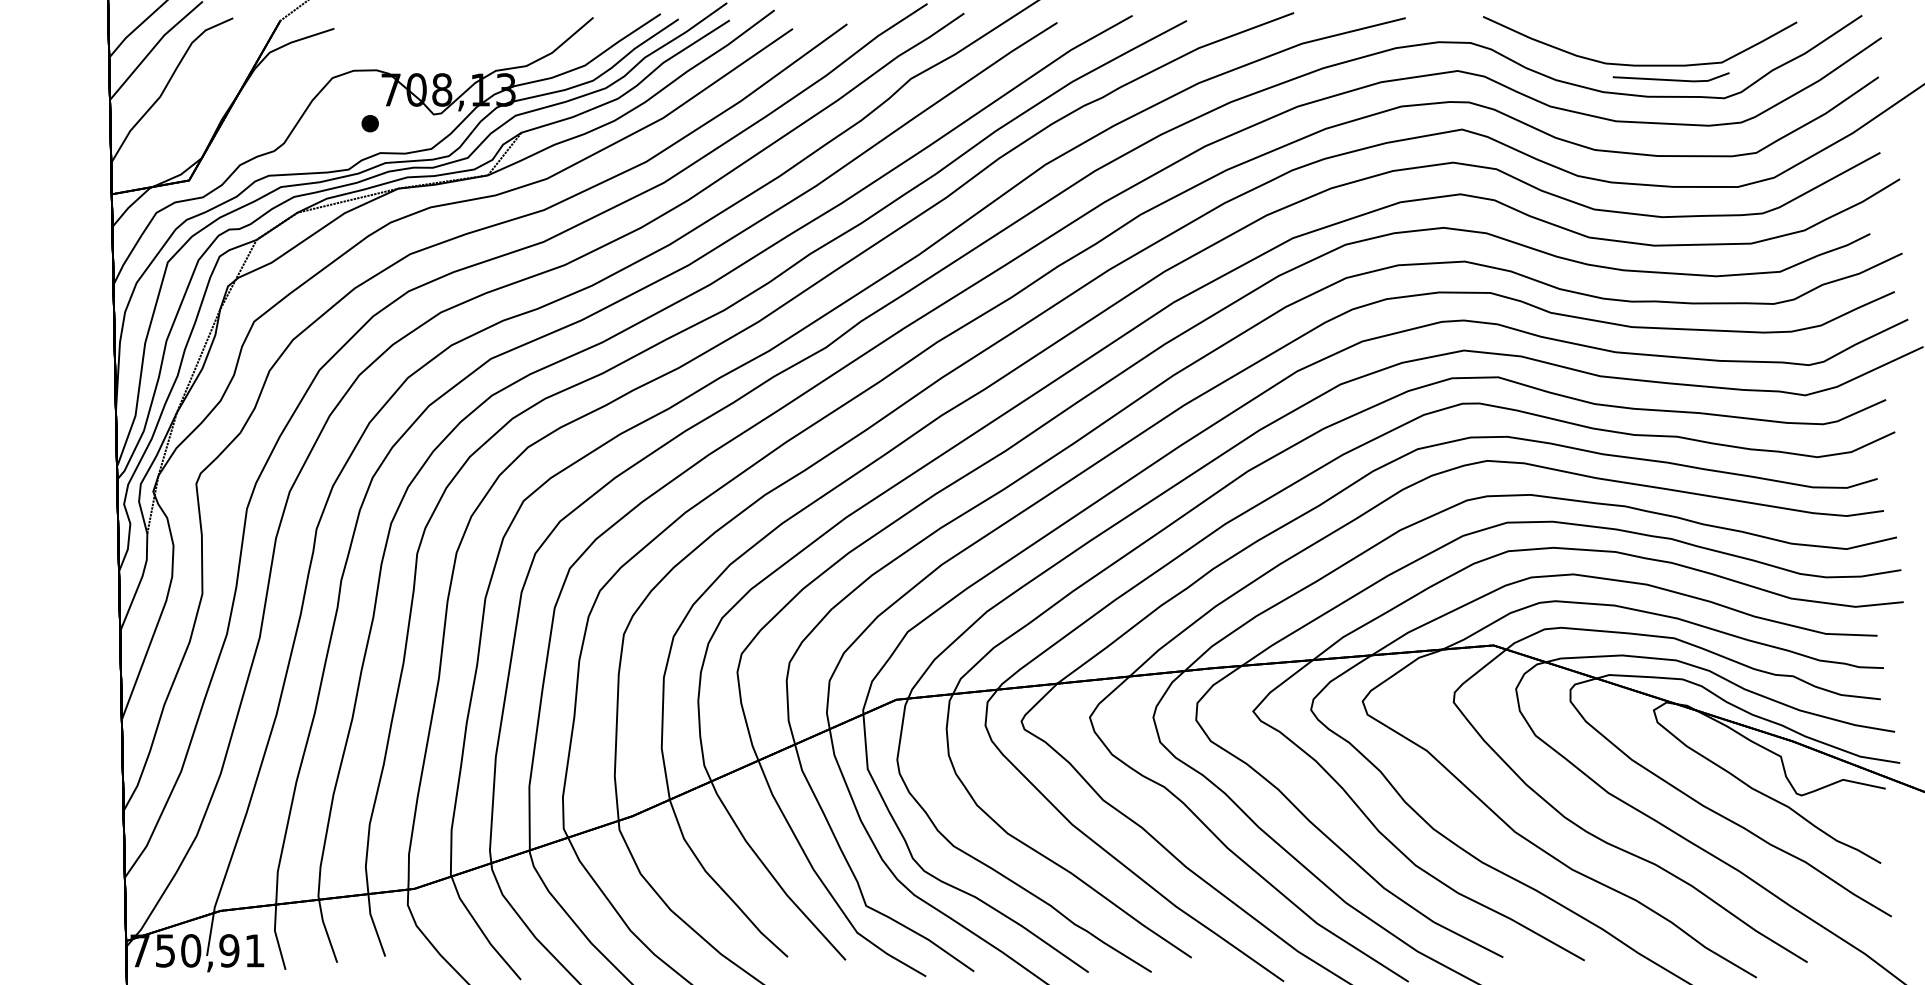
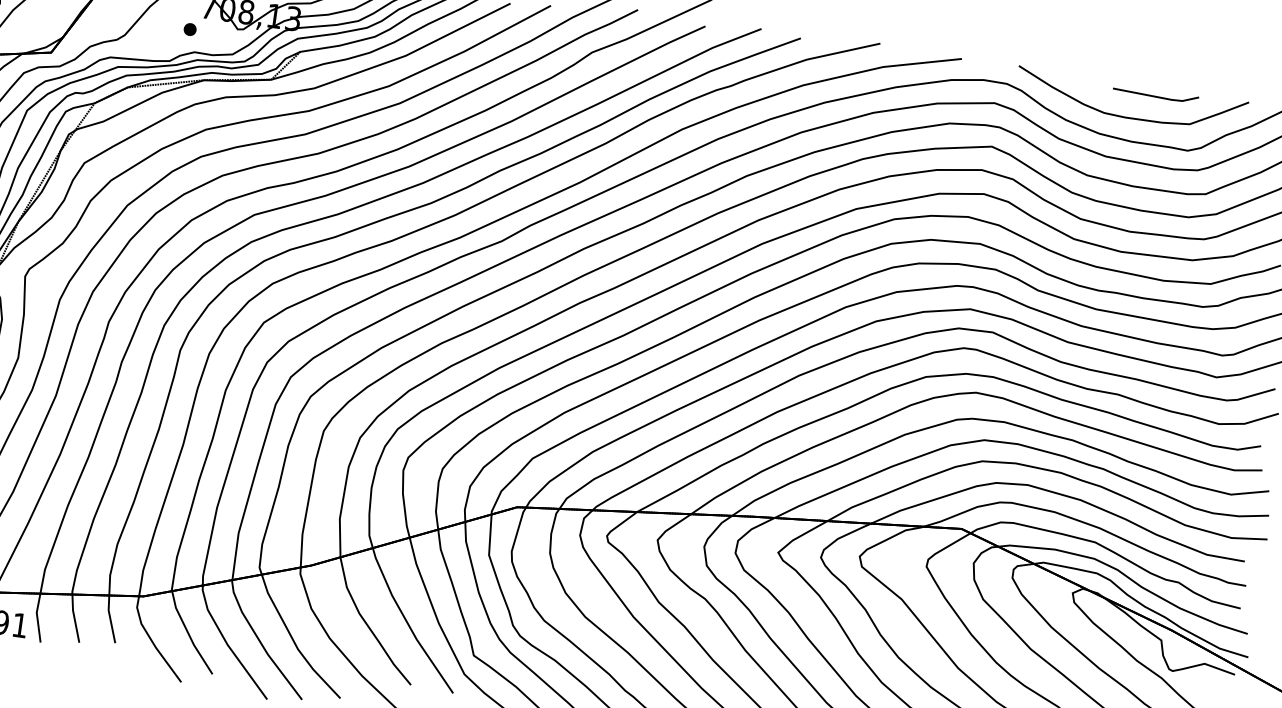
line: (1670, 79) -> (1155, 96), moved

